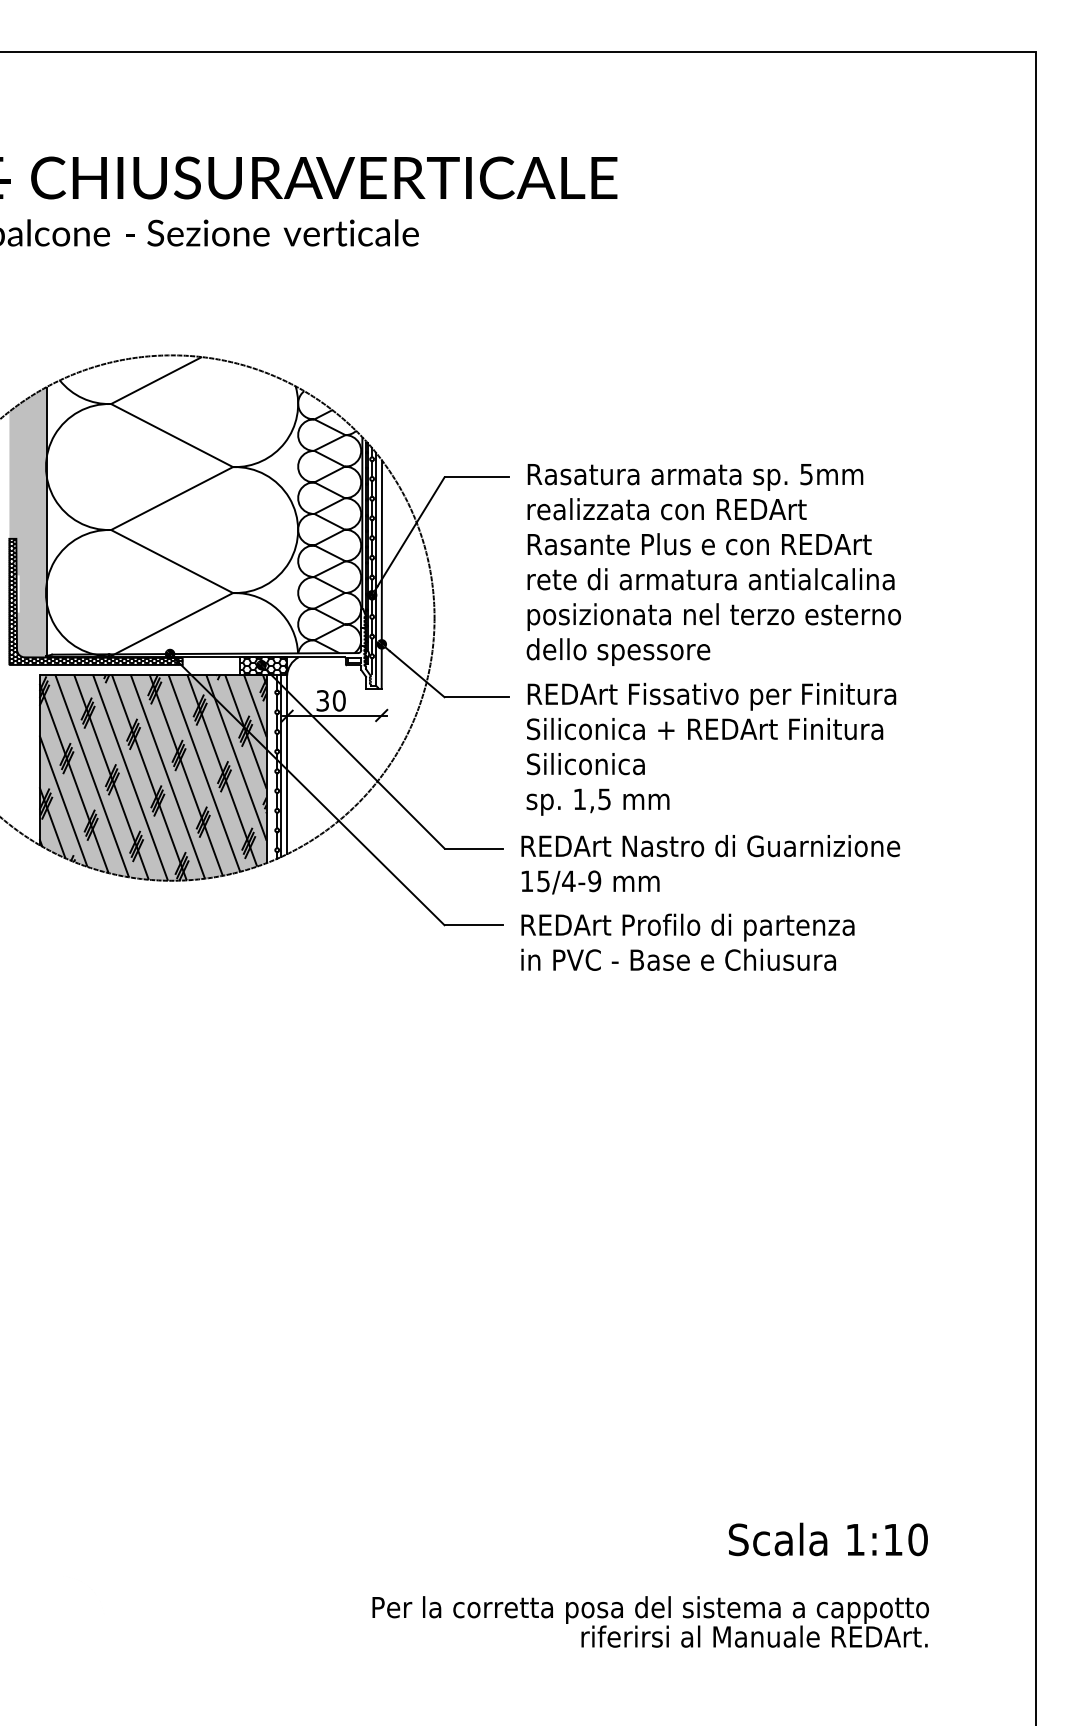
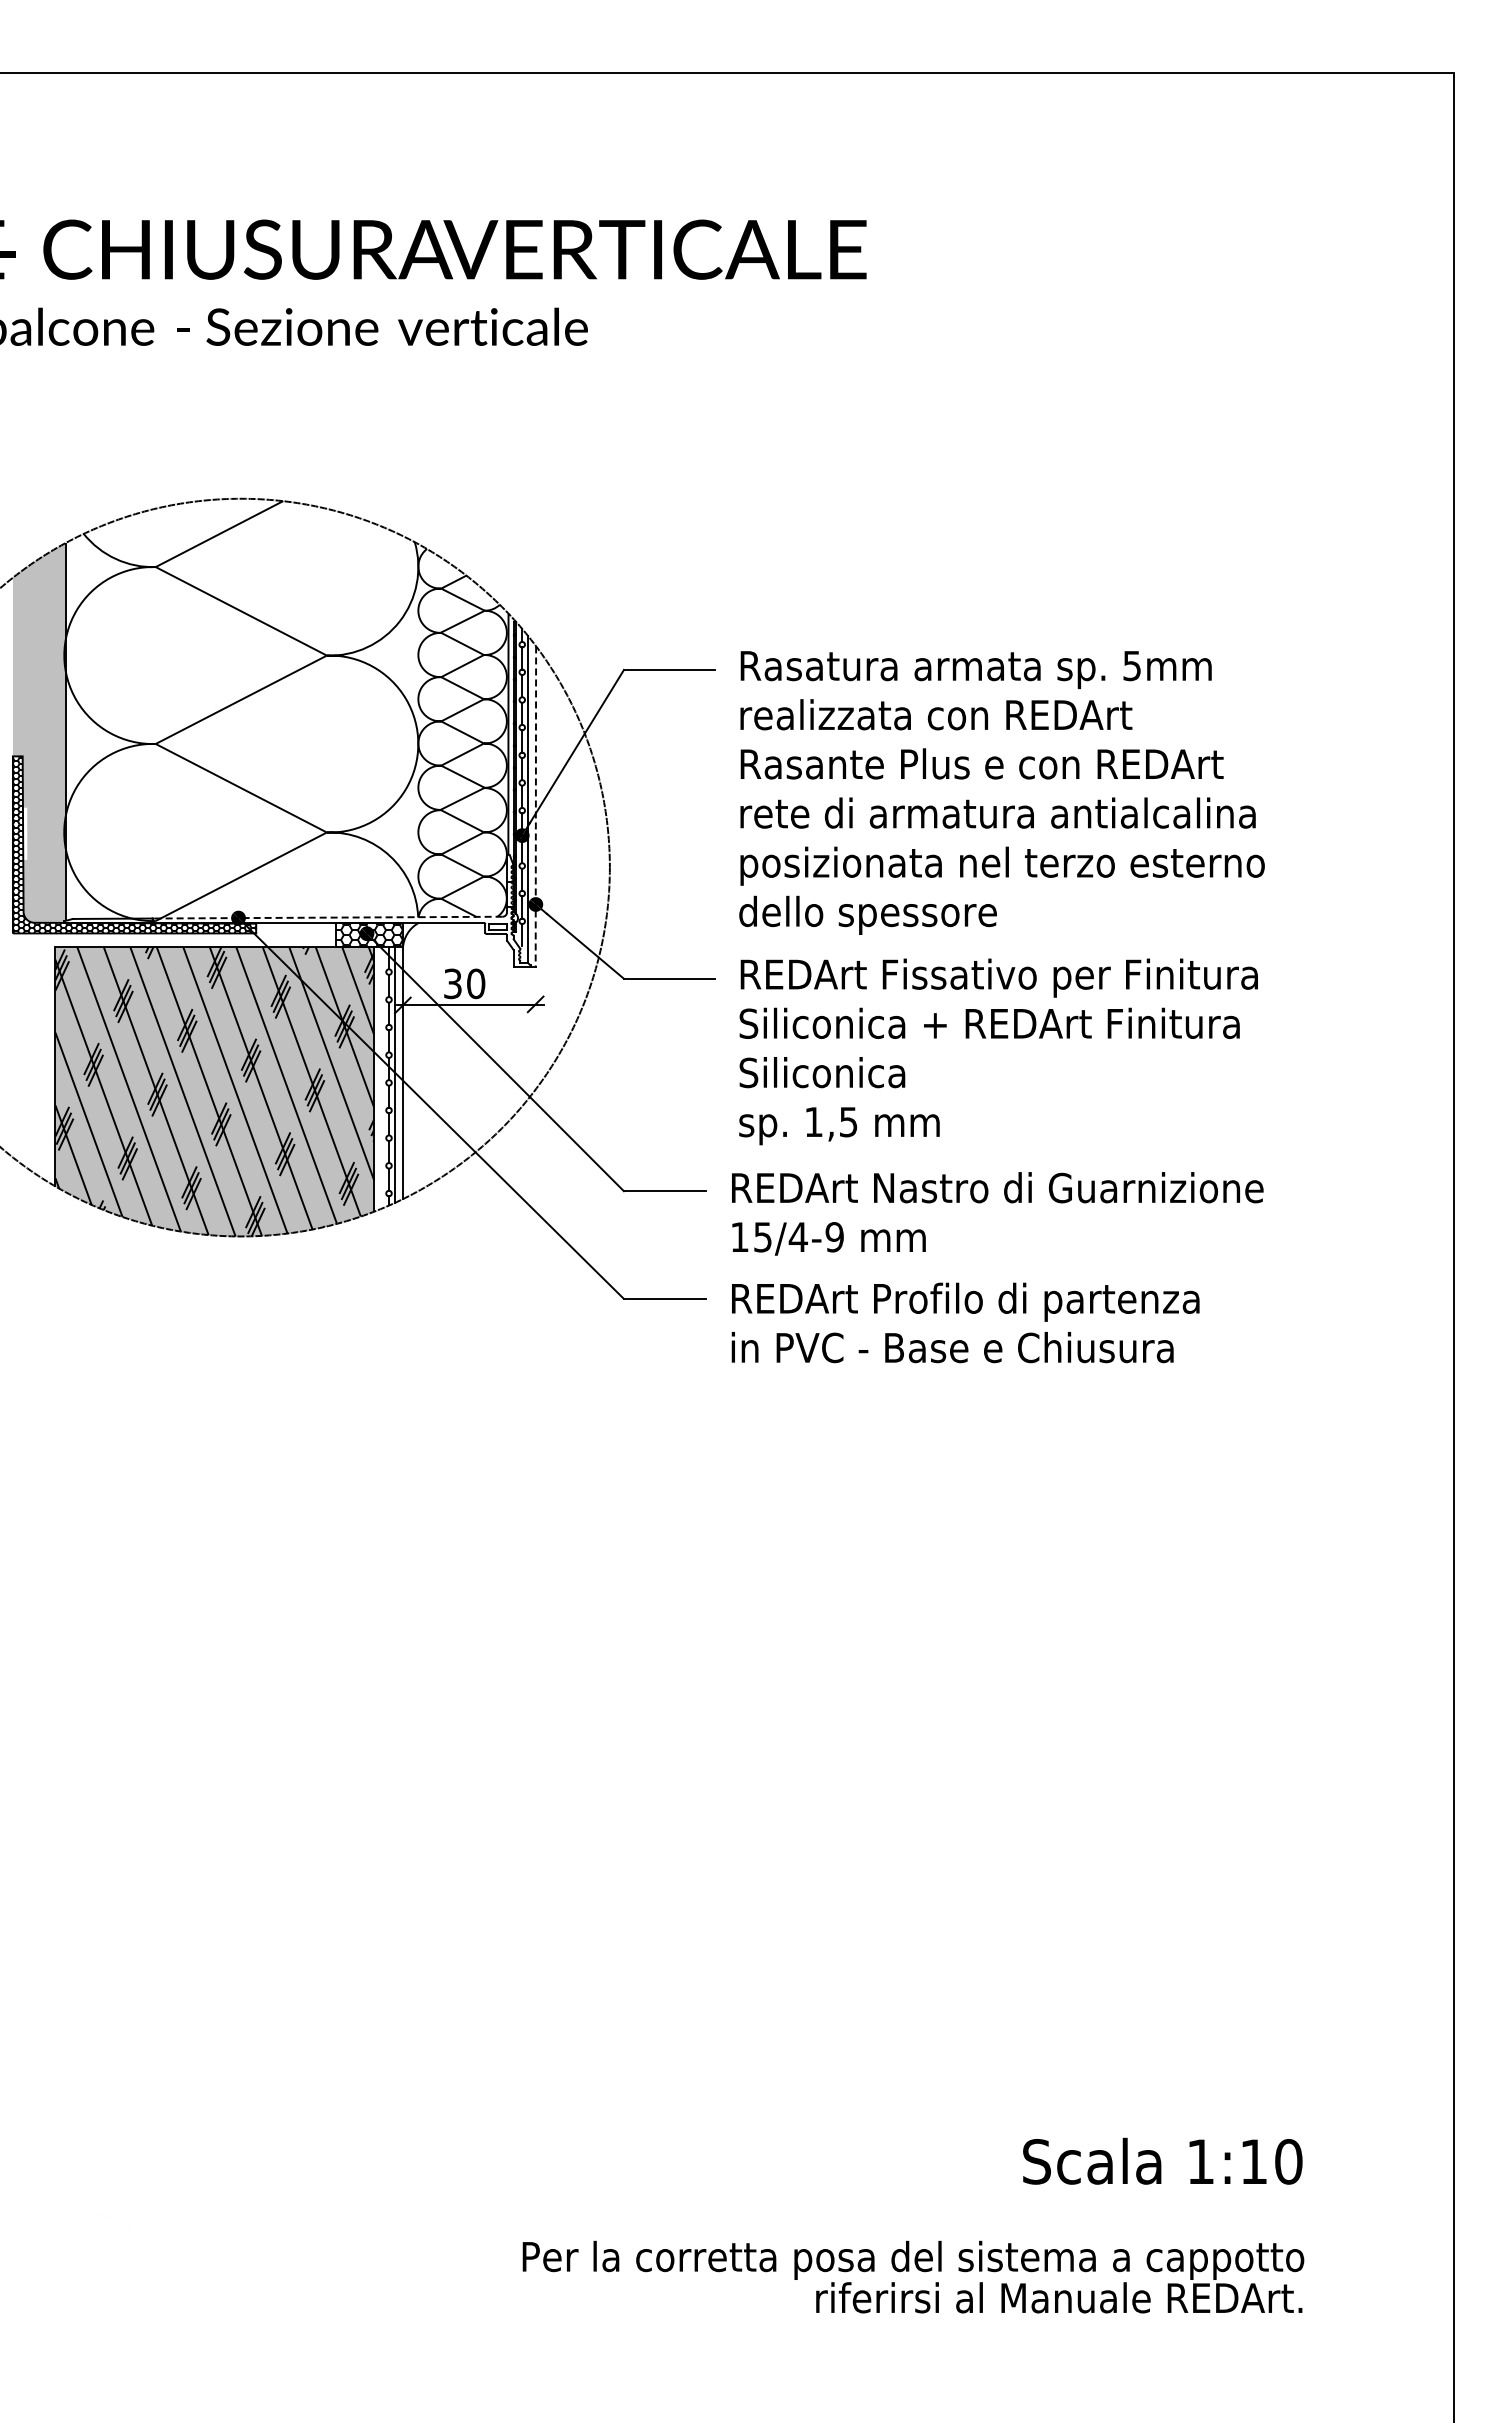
line: (381, 575) -> (535, 807), solid -> dashed
line: (233, 653) -> (327, 917), solid -> dashed

